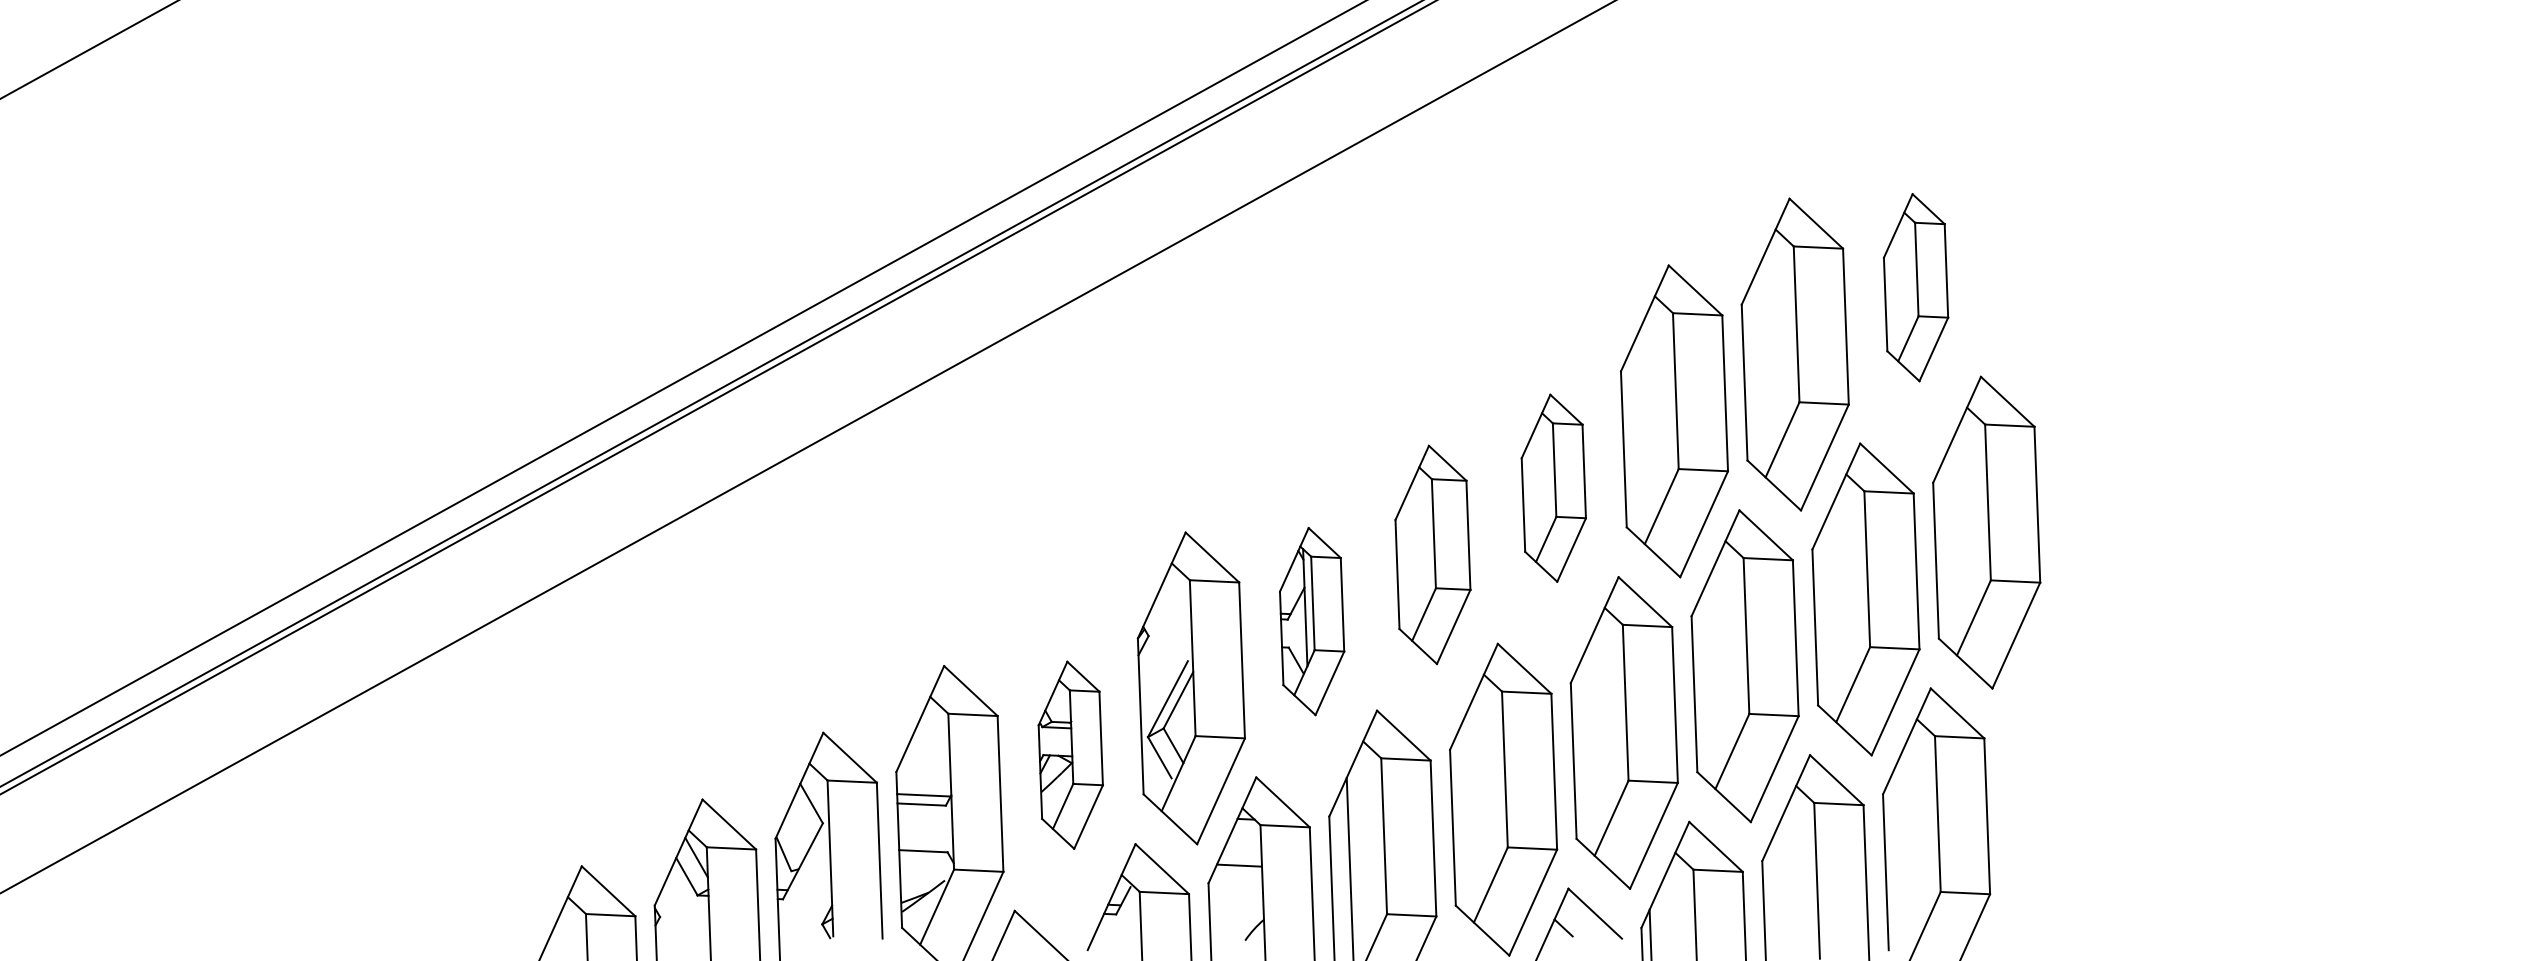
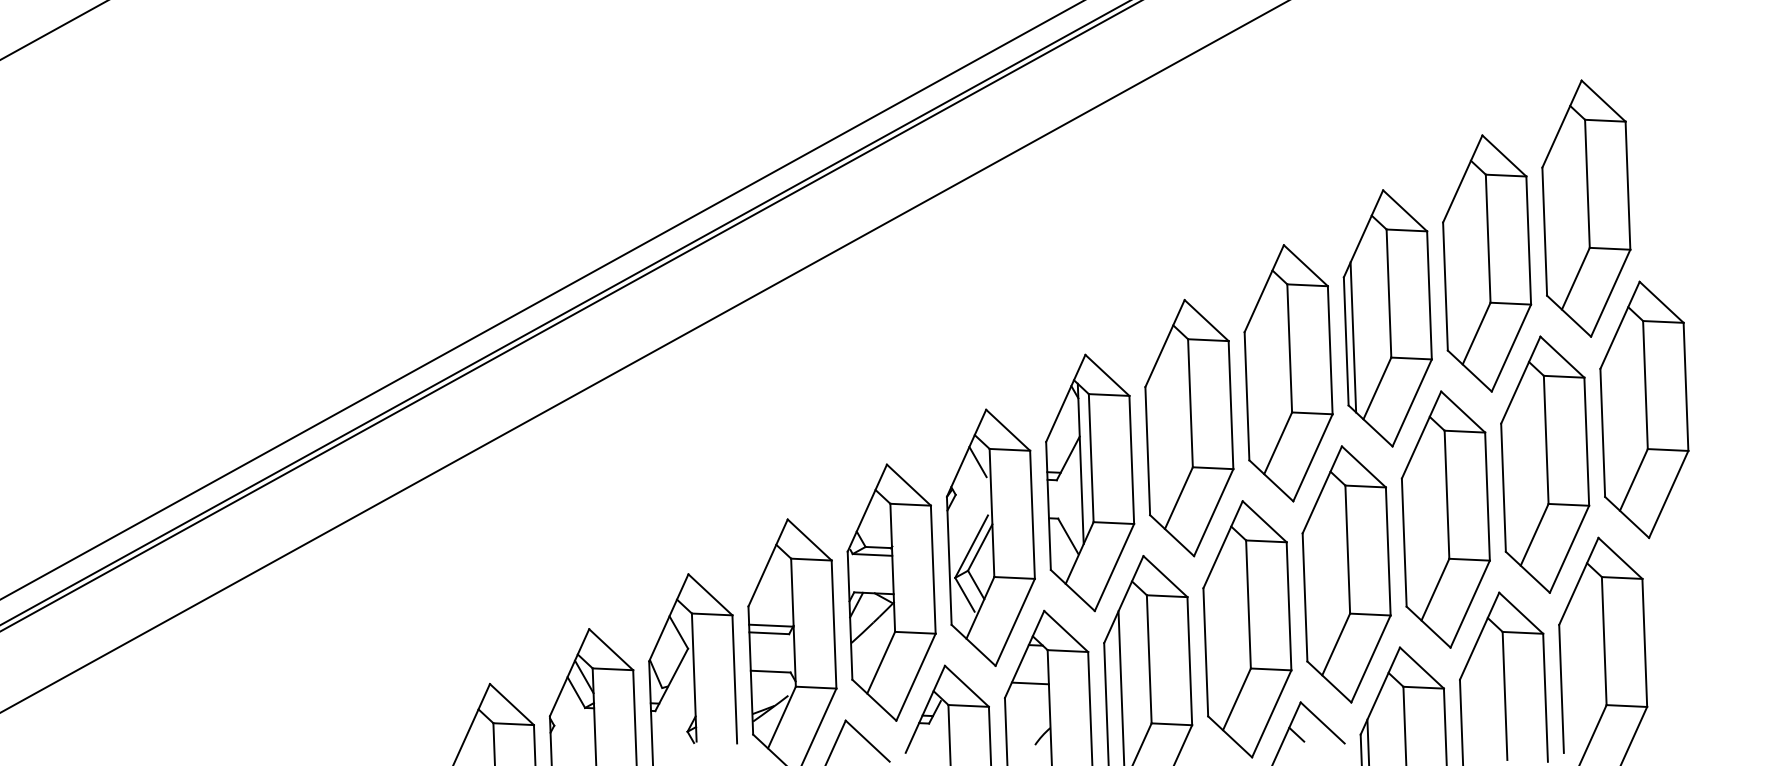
part: (1915, 287) -> (1585, 208), size x1.67
line: (1632, 444) -> (1353, 337), added
part: (1553, 488) -> (1288, 373), size x1.67
part: (1432, 554) -> (1188, 427), size x1.43
line: (1175, 595) -> (977, 461), added
part: (1311, 621) -> (1089, 482), size x1.67
part: (1070, 755) -> (891, 592), size x1.67

